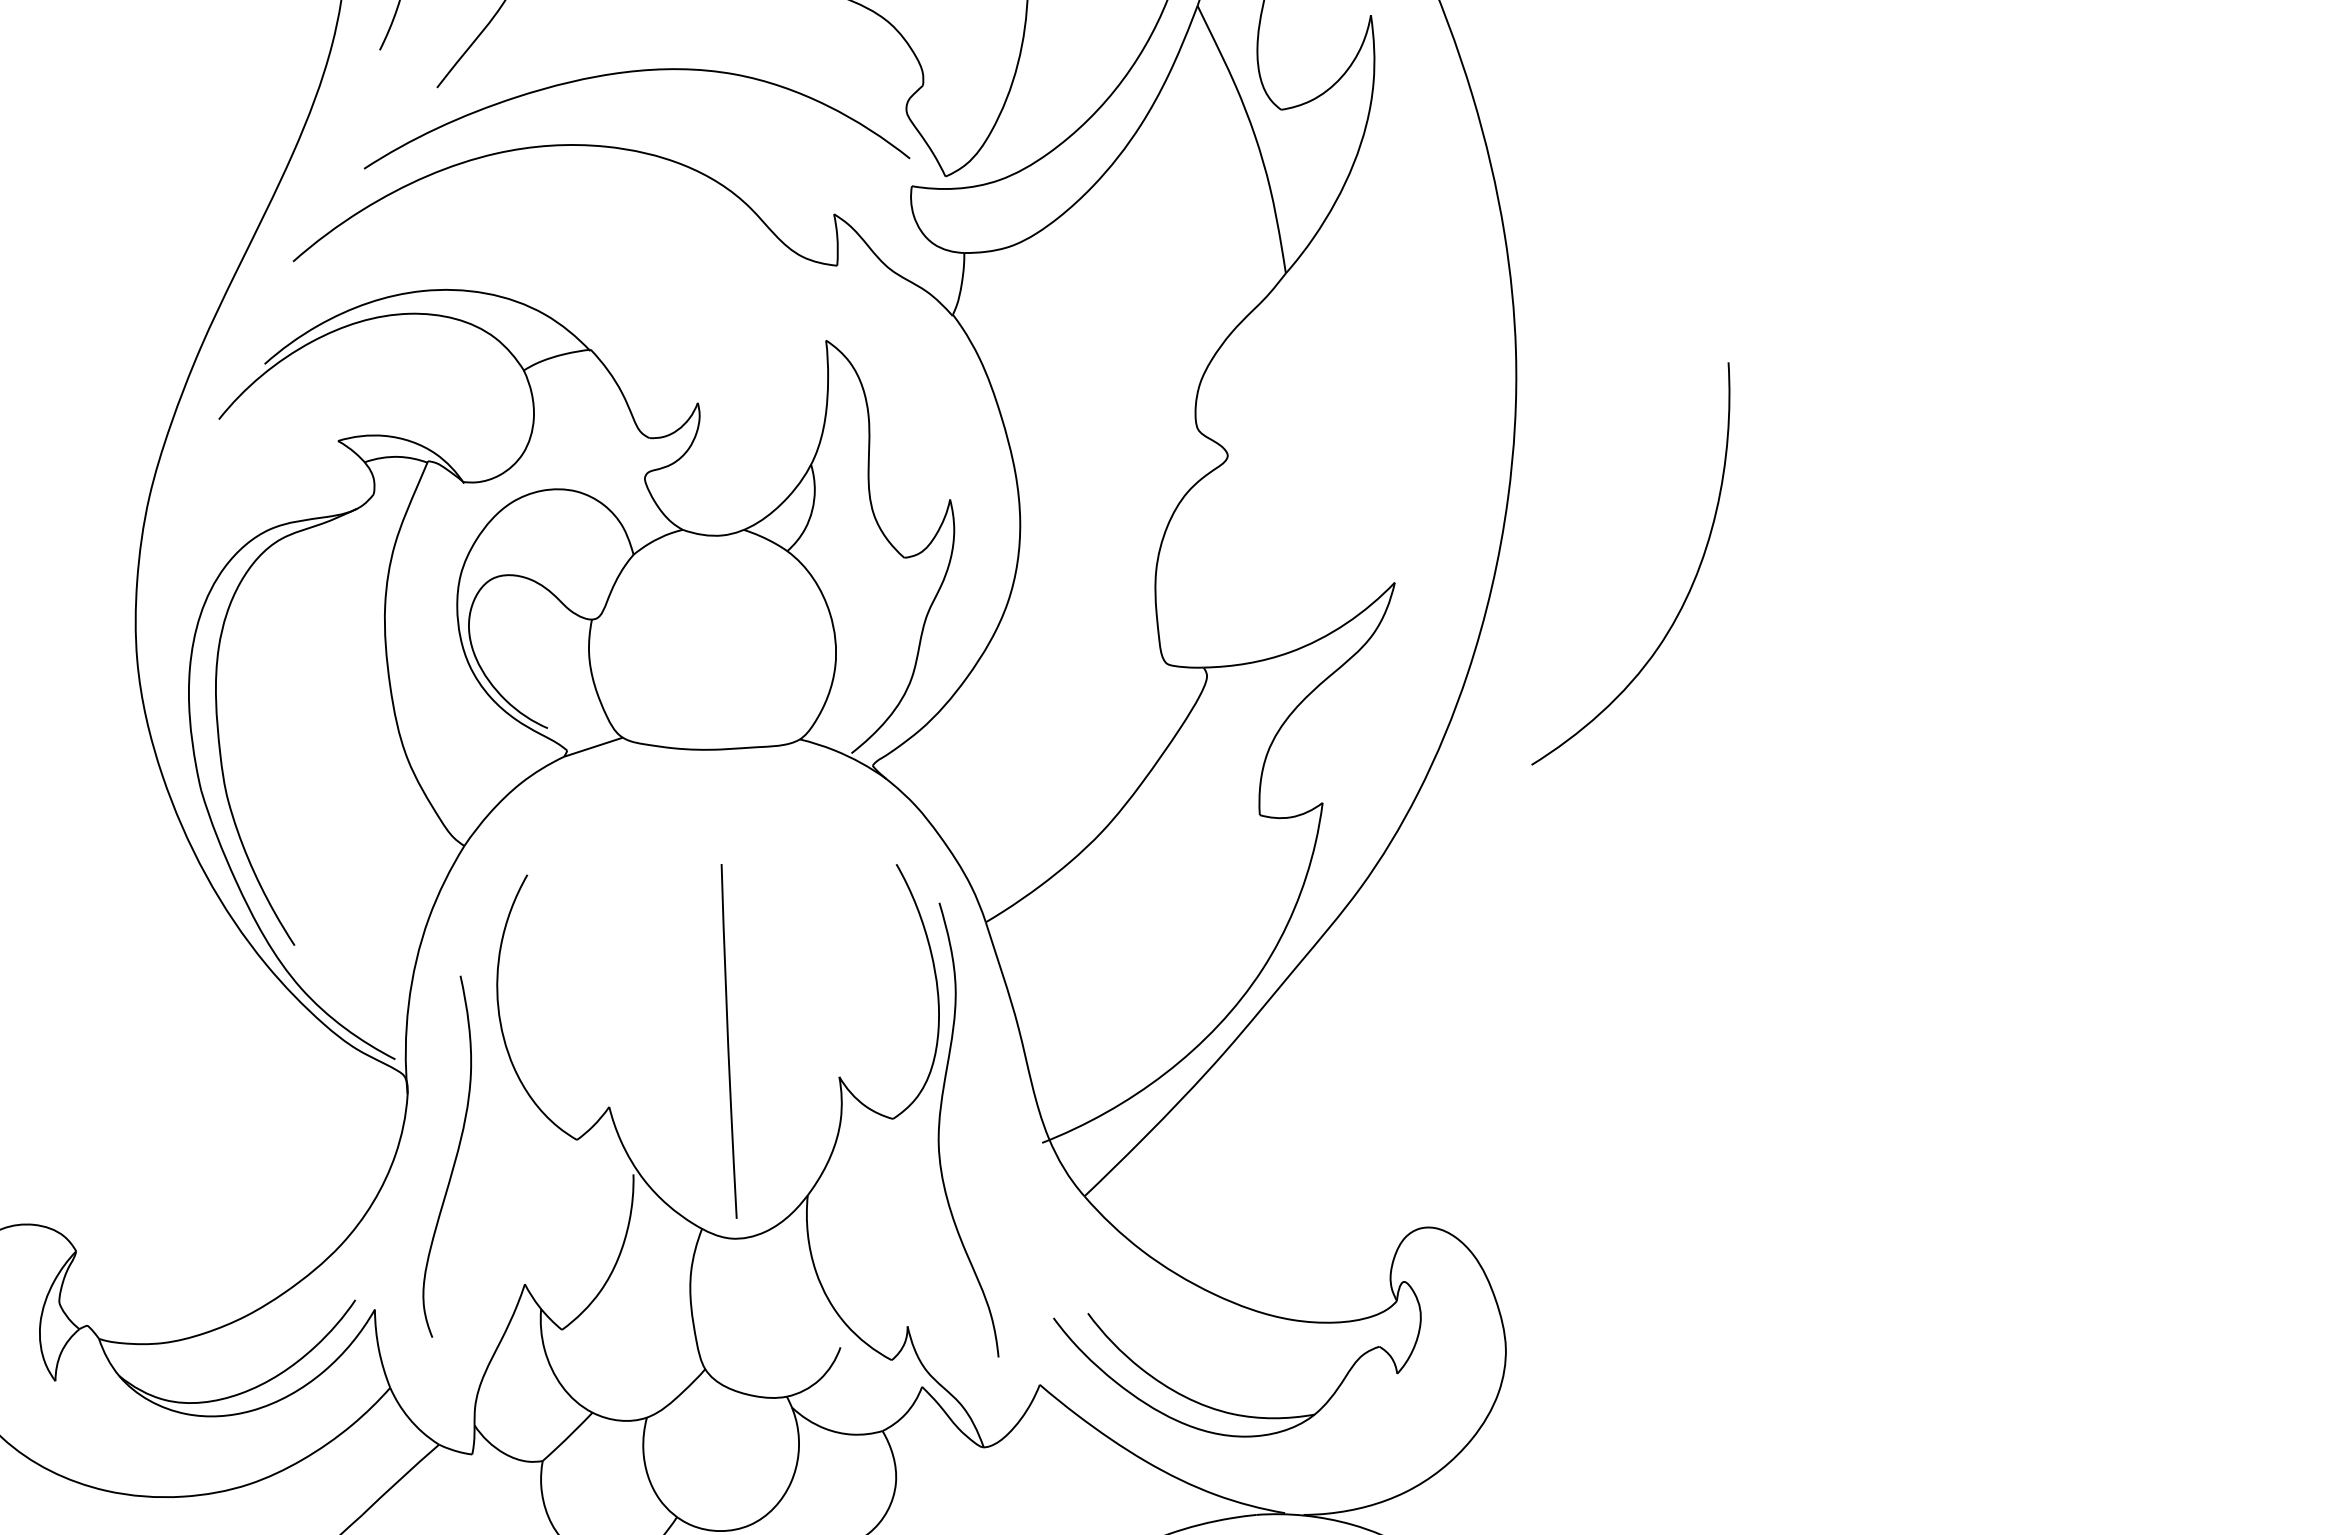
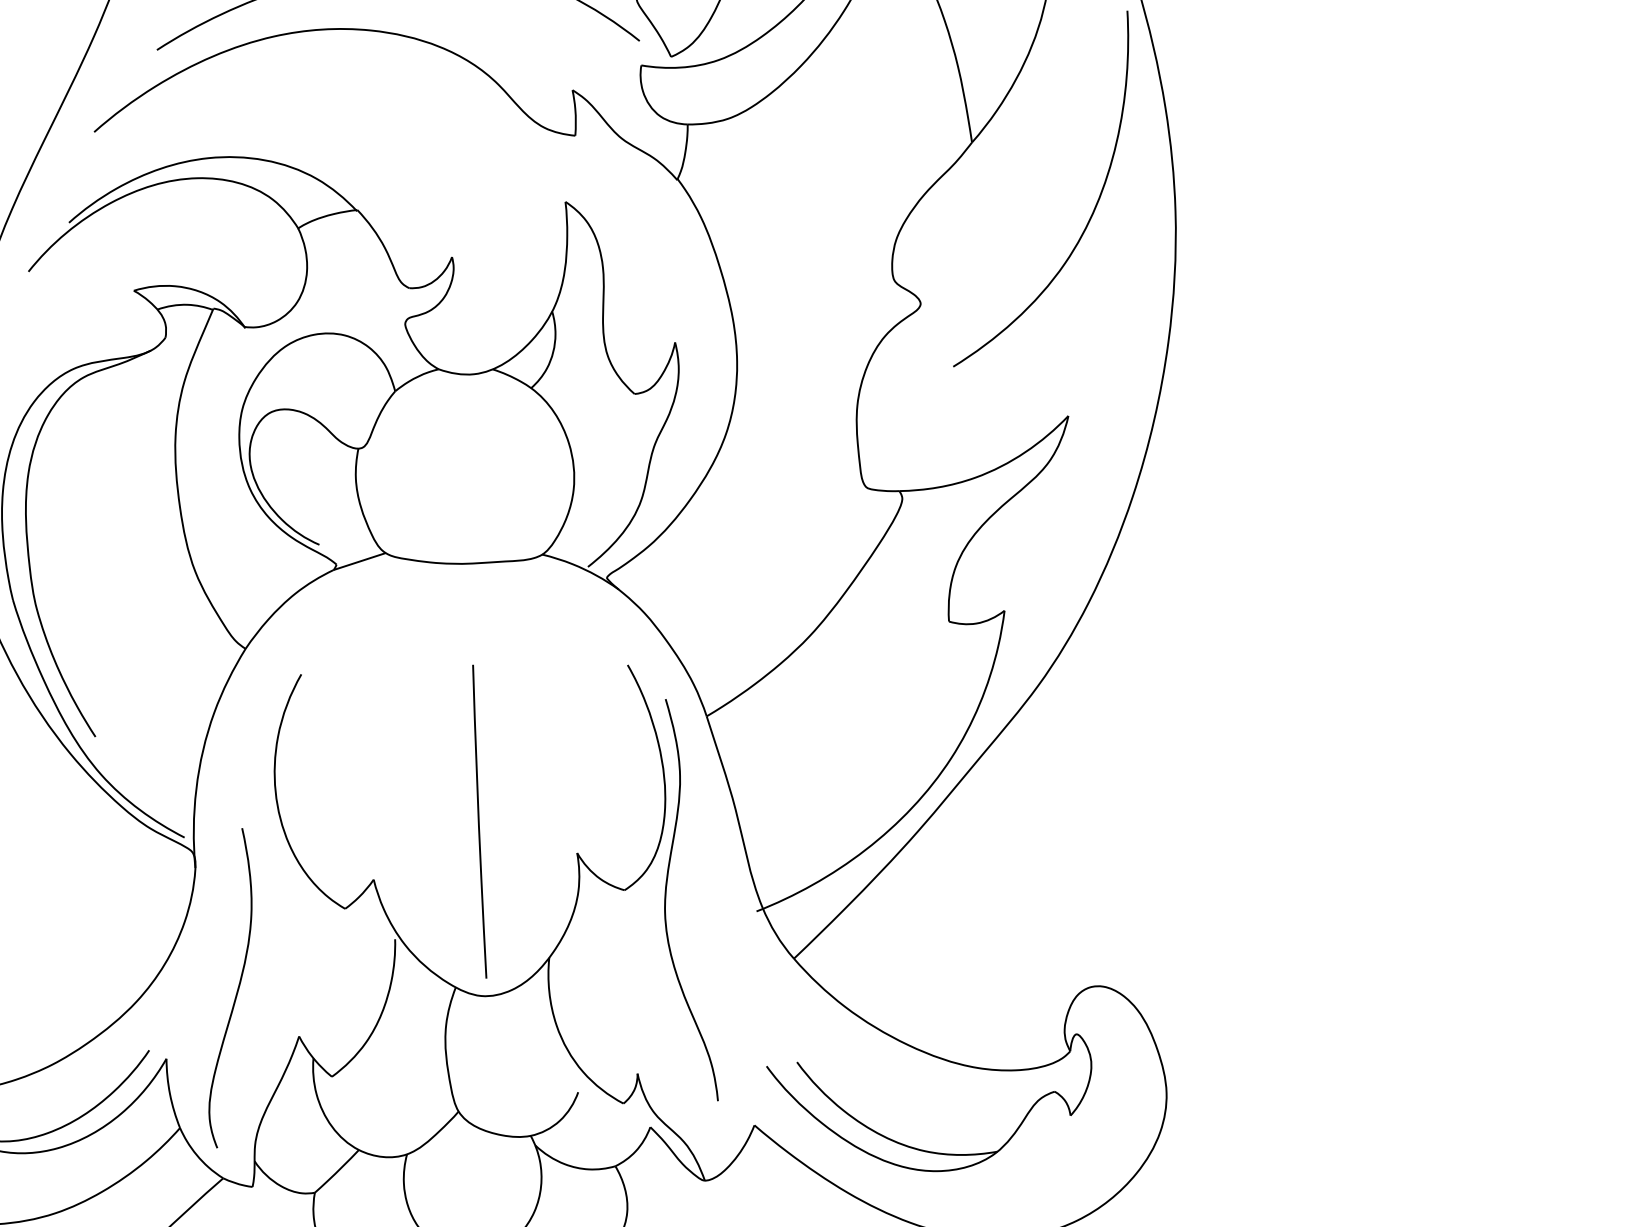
curve: (1690, 586) -> (1093, 208), moved
curve: (454, 1159) -> (236, 990), moved

